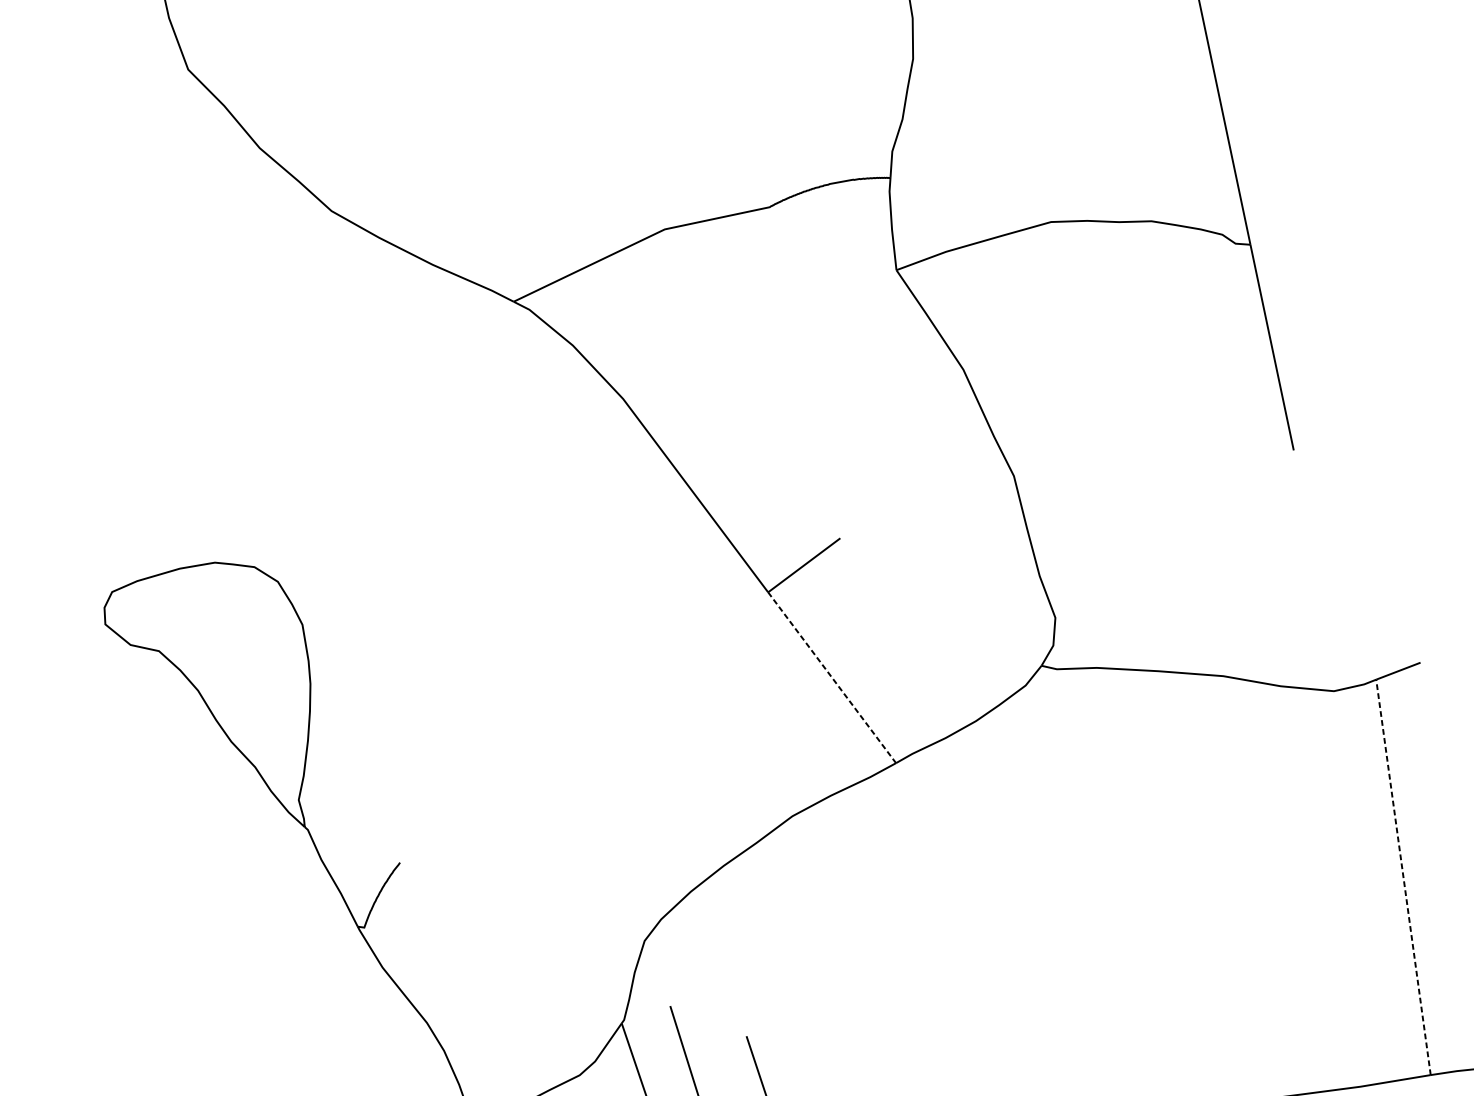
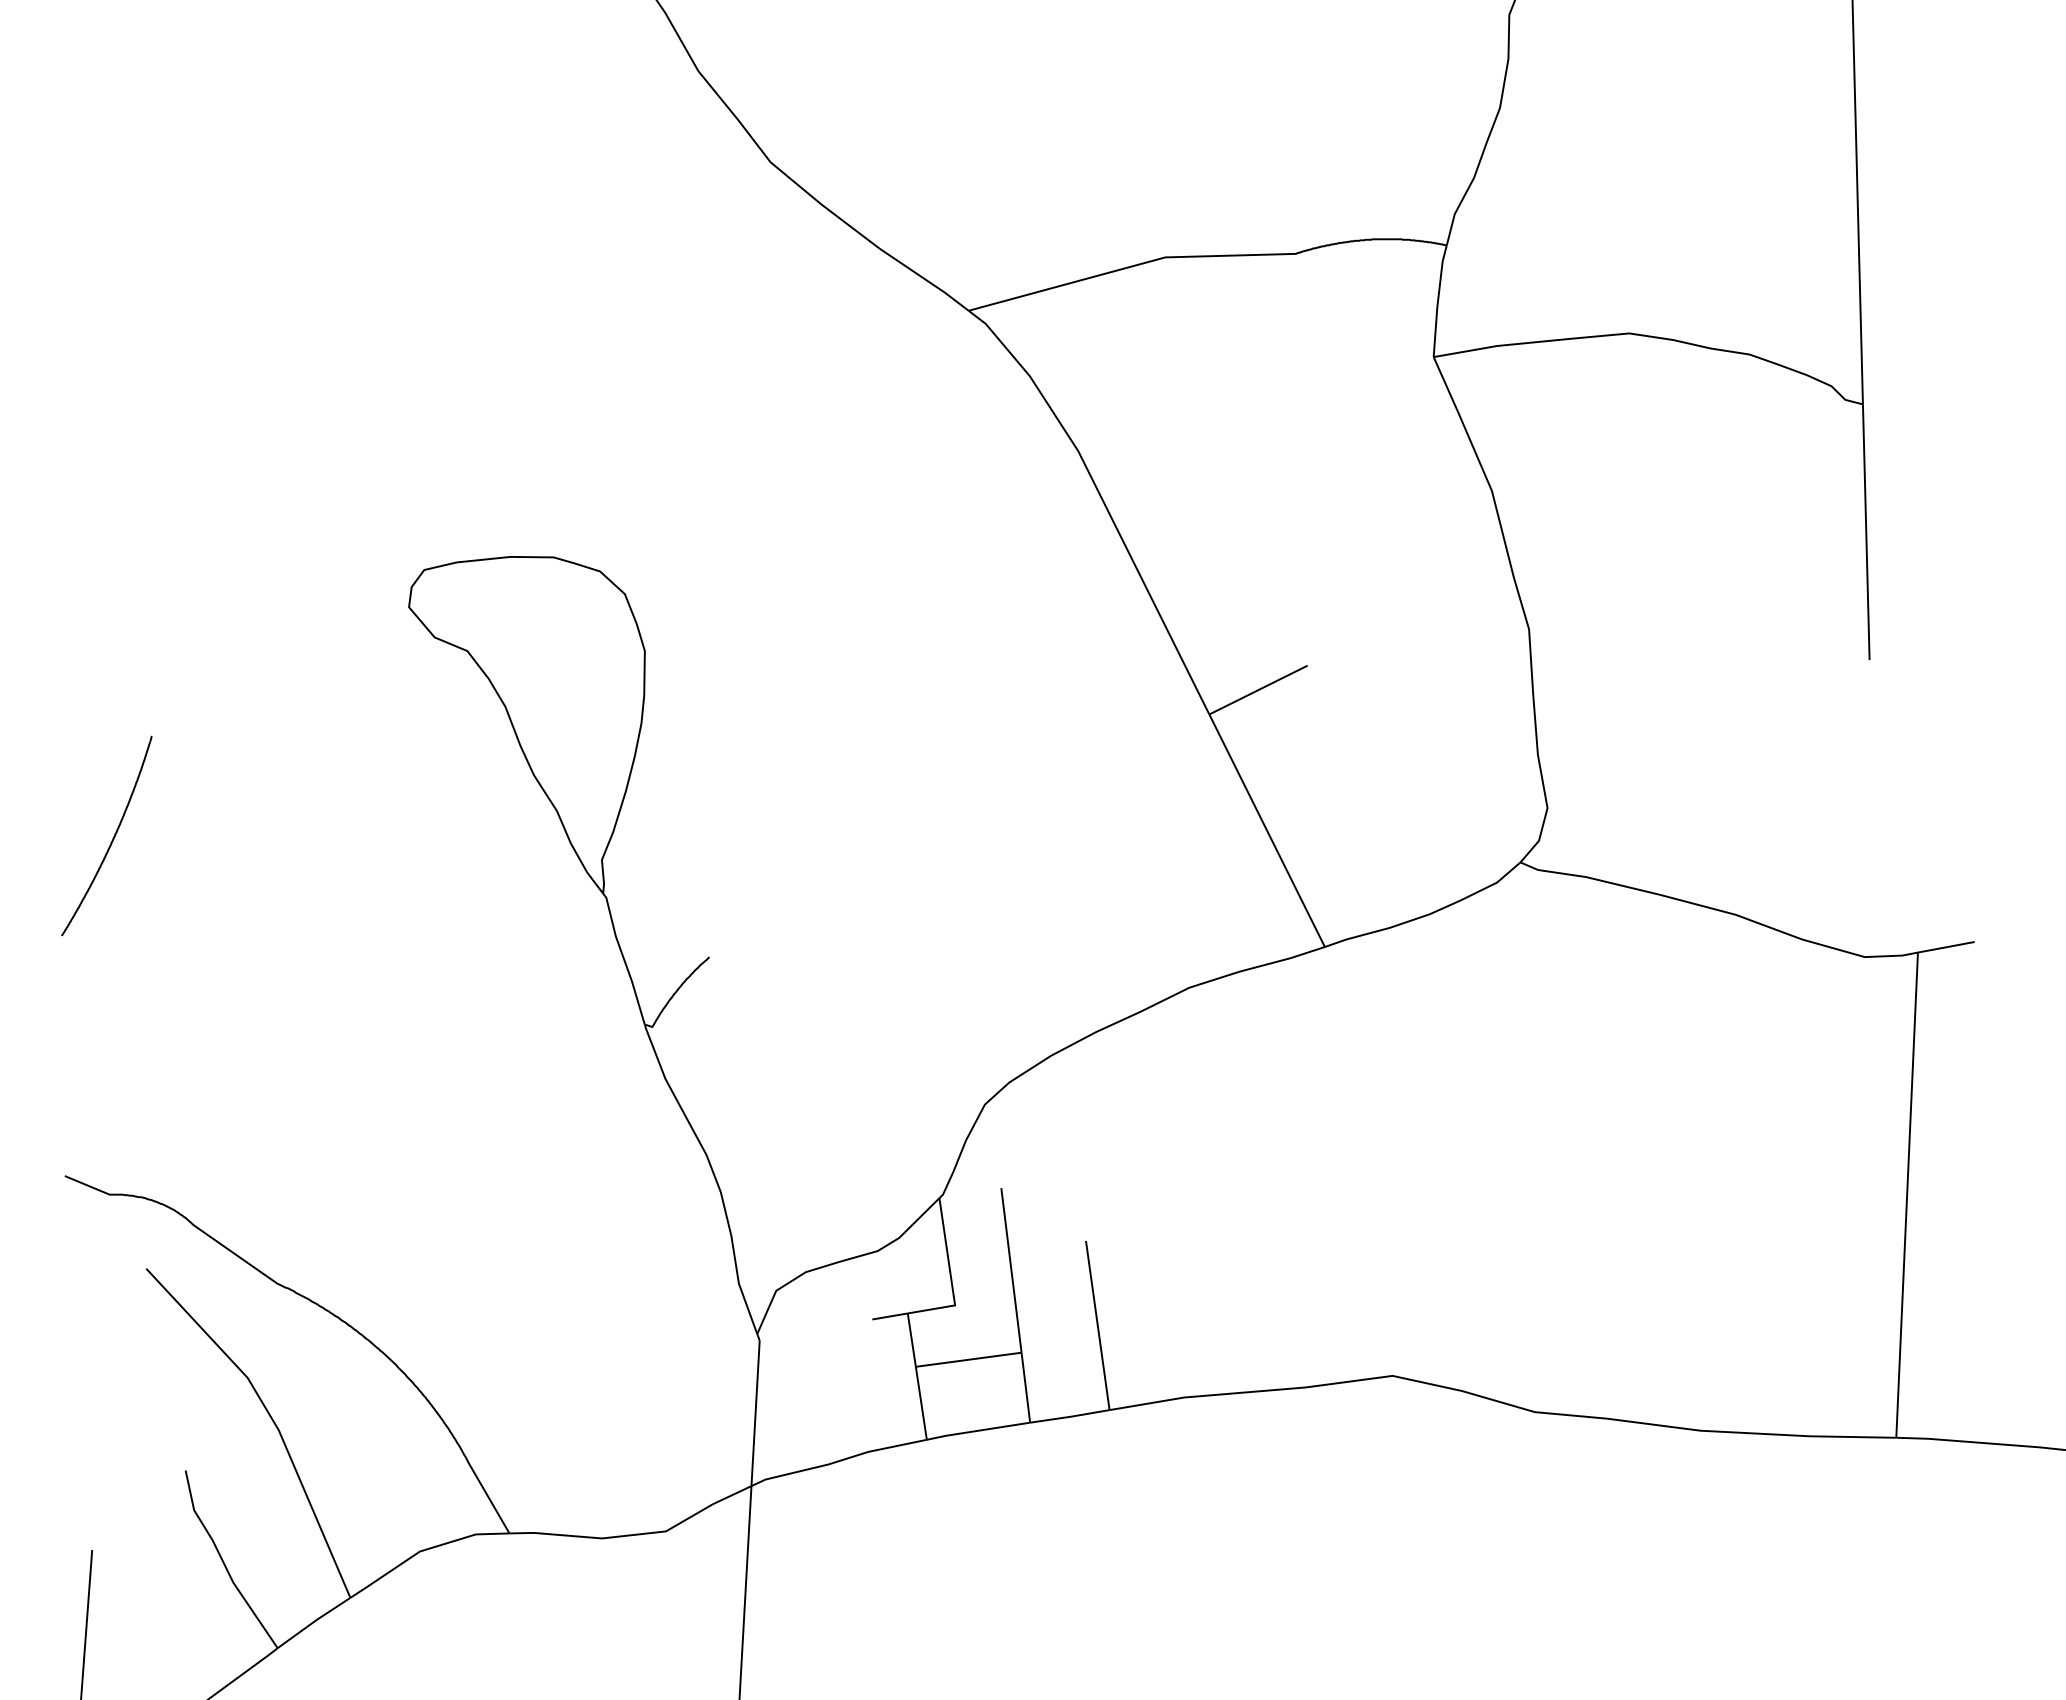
line: (832, 677) -> (1267, 830), dashed -> solid
line: (1403, 877) -> (1907, 1195), dashed -> solid

